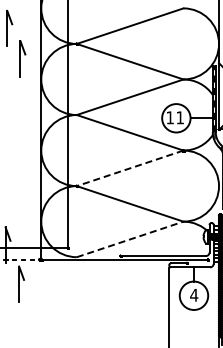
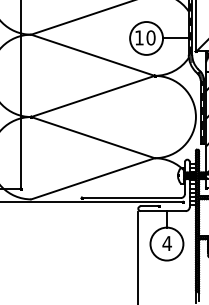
text: (180, 117) -> (151, 37), 11 -> 10
line: (129, 168) -> (92, 96), dashed -> solid
line: (130, 239) -> (93, 178), dashed -> solid

